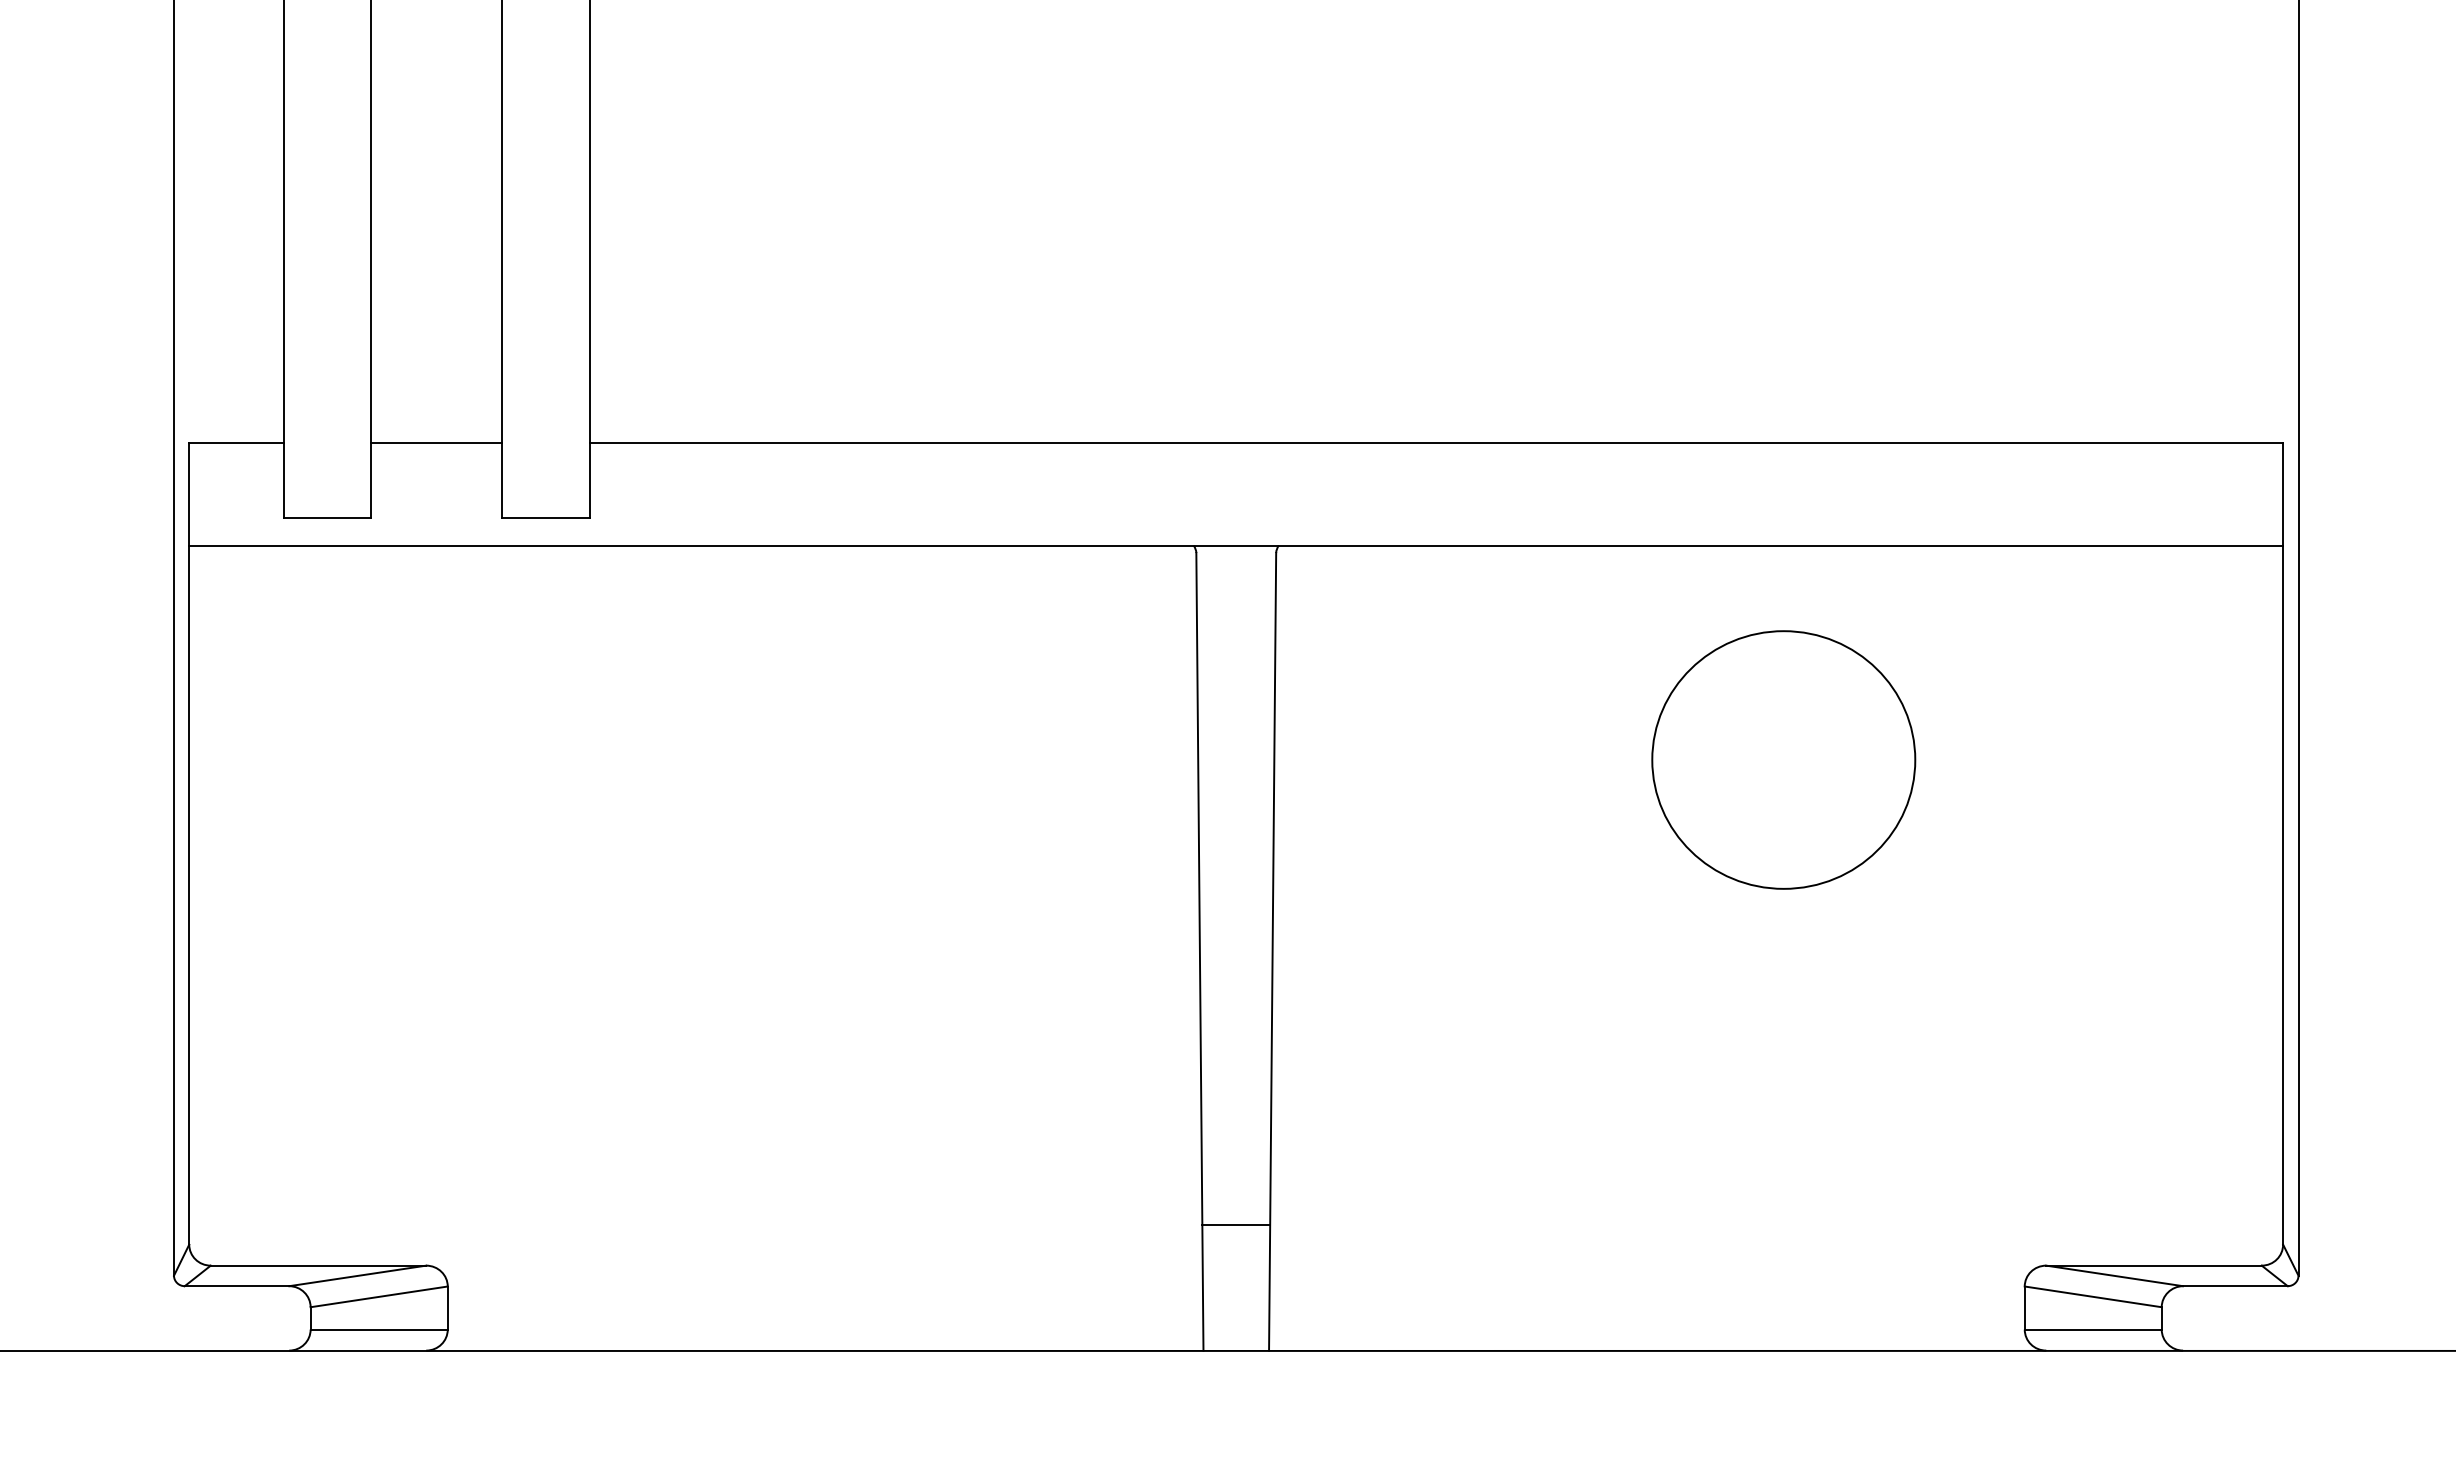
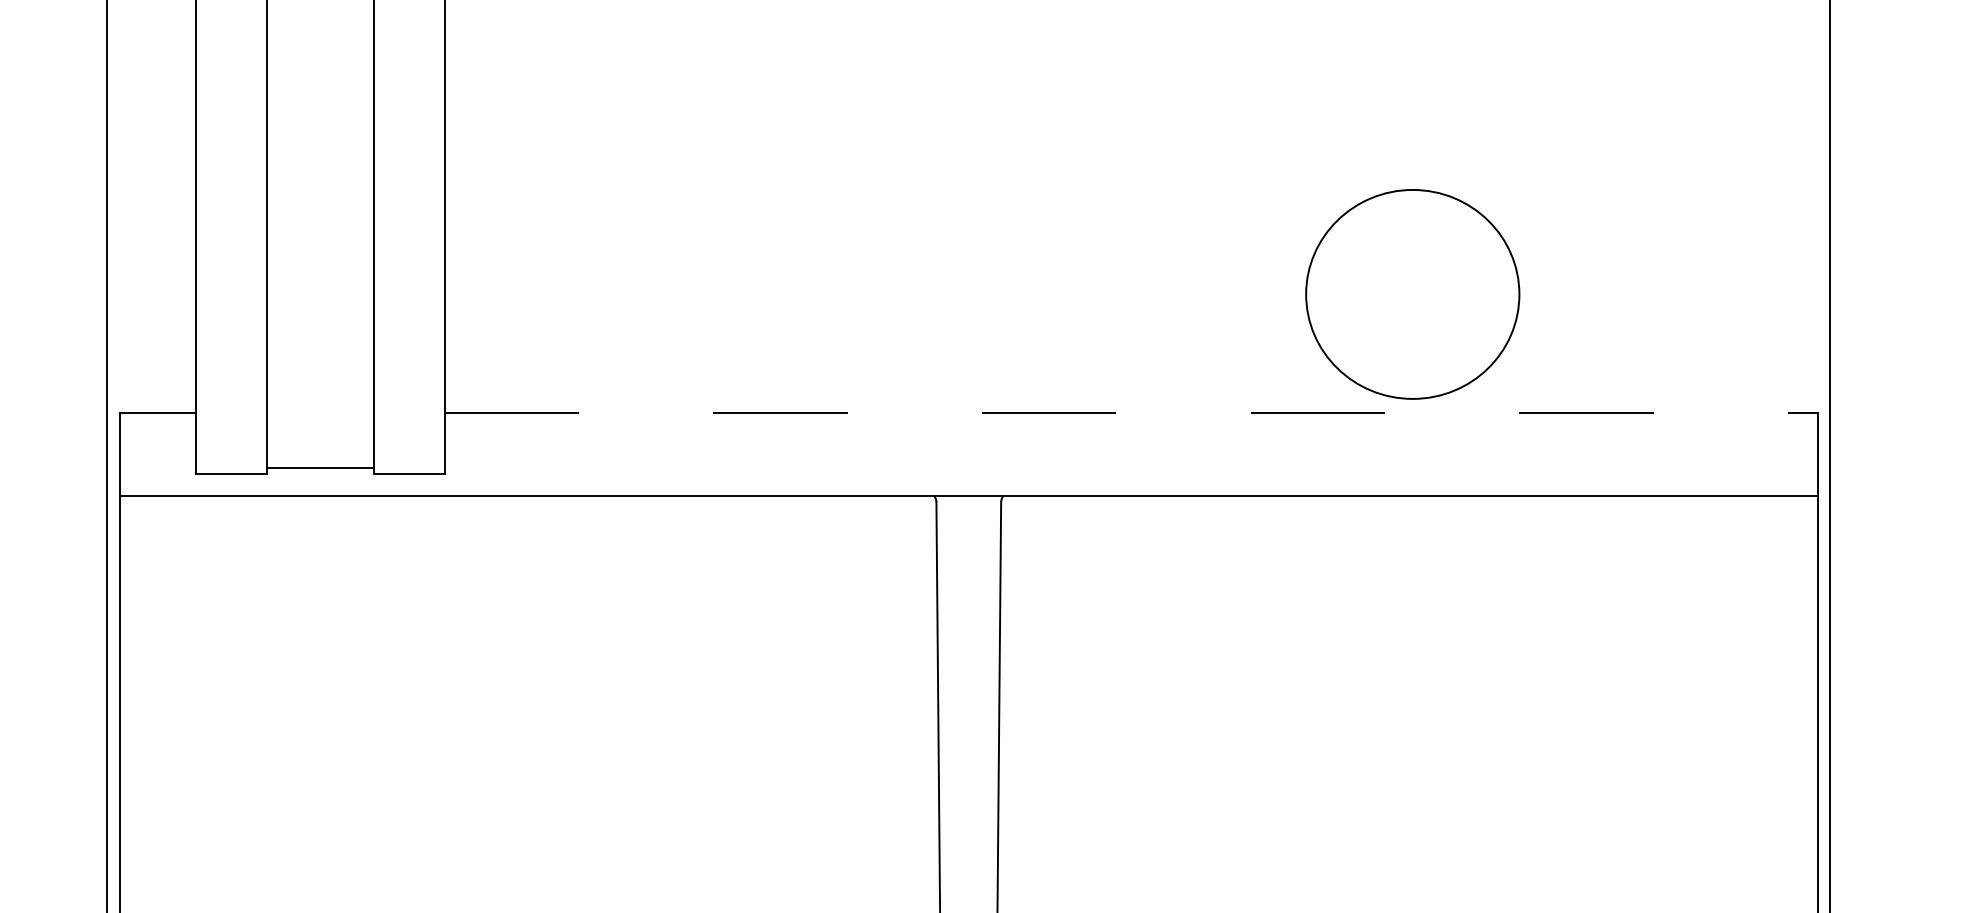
line: (436, 443) -> (320, 468), moved
line: (1437, 443) -> (1131, 413), solid -> dashed
part: (1783, 759) -> (1412, 294), moved

